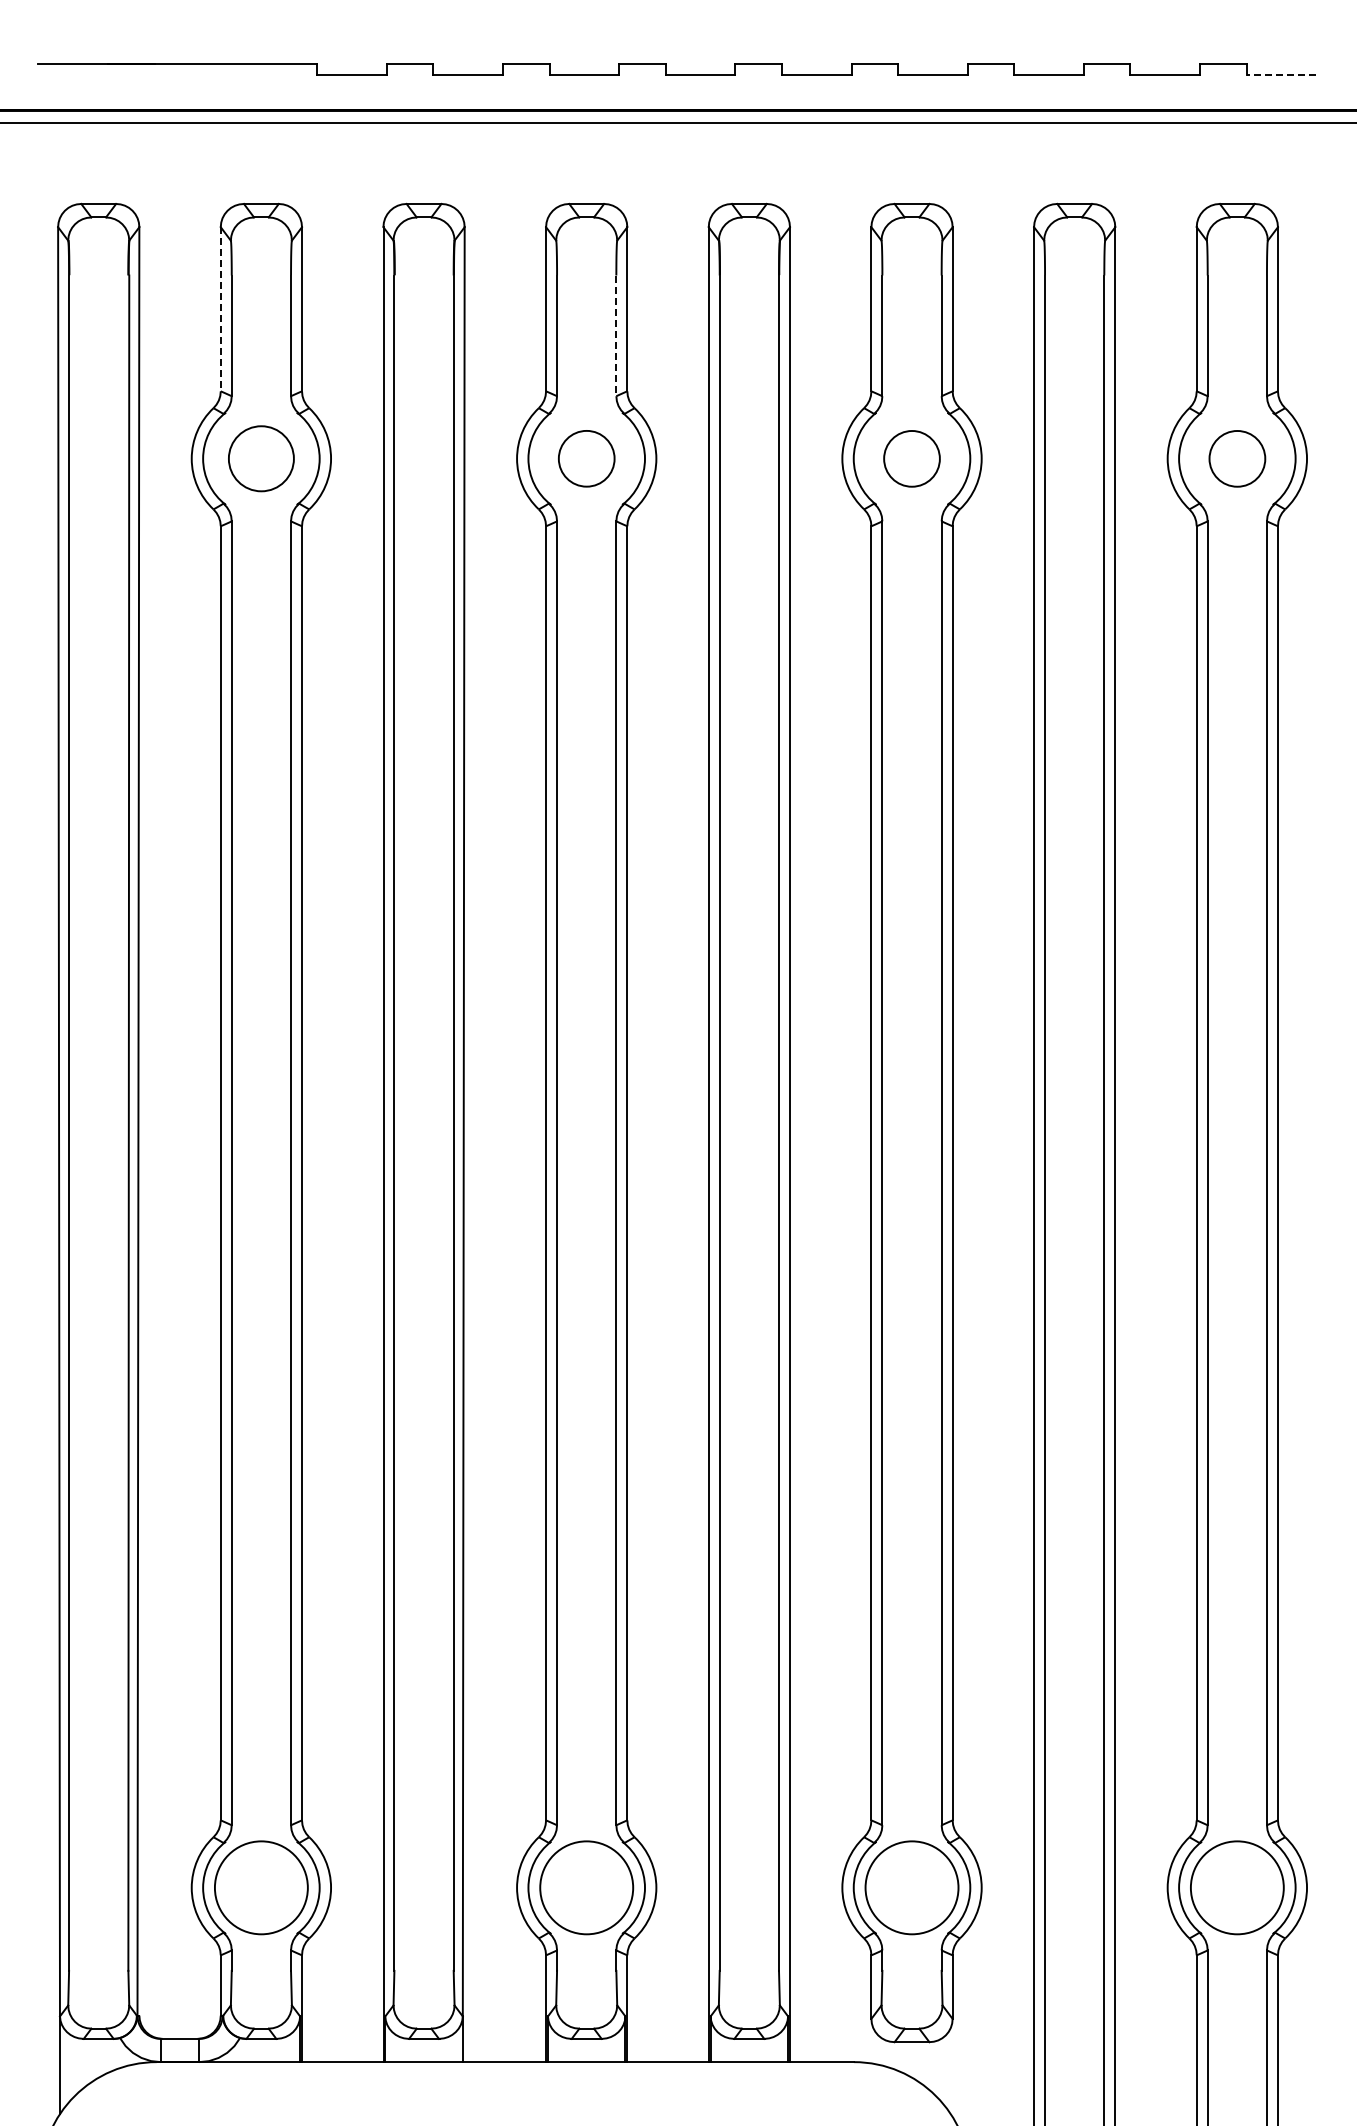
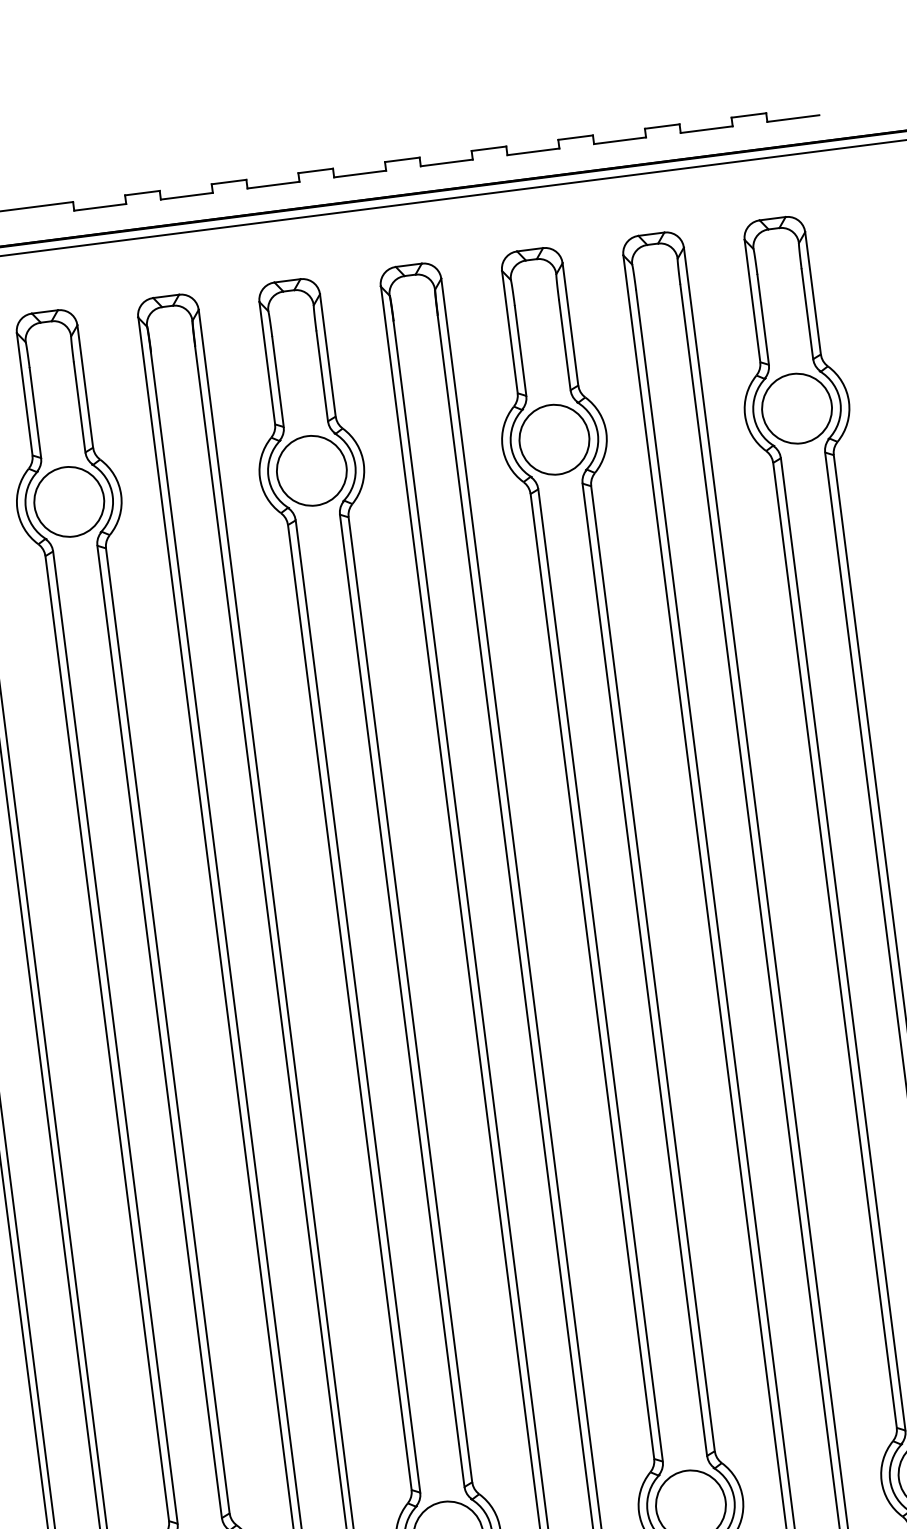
line: (1281, 75) -> (793, 118), dashed -> solid
line: (220, 309) -> (24, 394), dashed -> solid
line: (616, 336) -> (322, 376), dashed -> solid
circle: (260, 458) -> (68, 501), size x1.43
circle: (586, 458) -> (311, 470), size x1.67
circle: (911, 458) -> (554, 439), size x1.67
circle: (1237, 458) -> (797, 408), size x1.67

